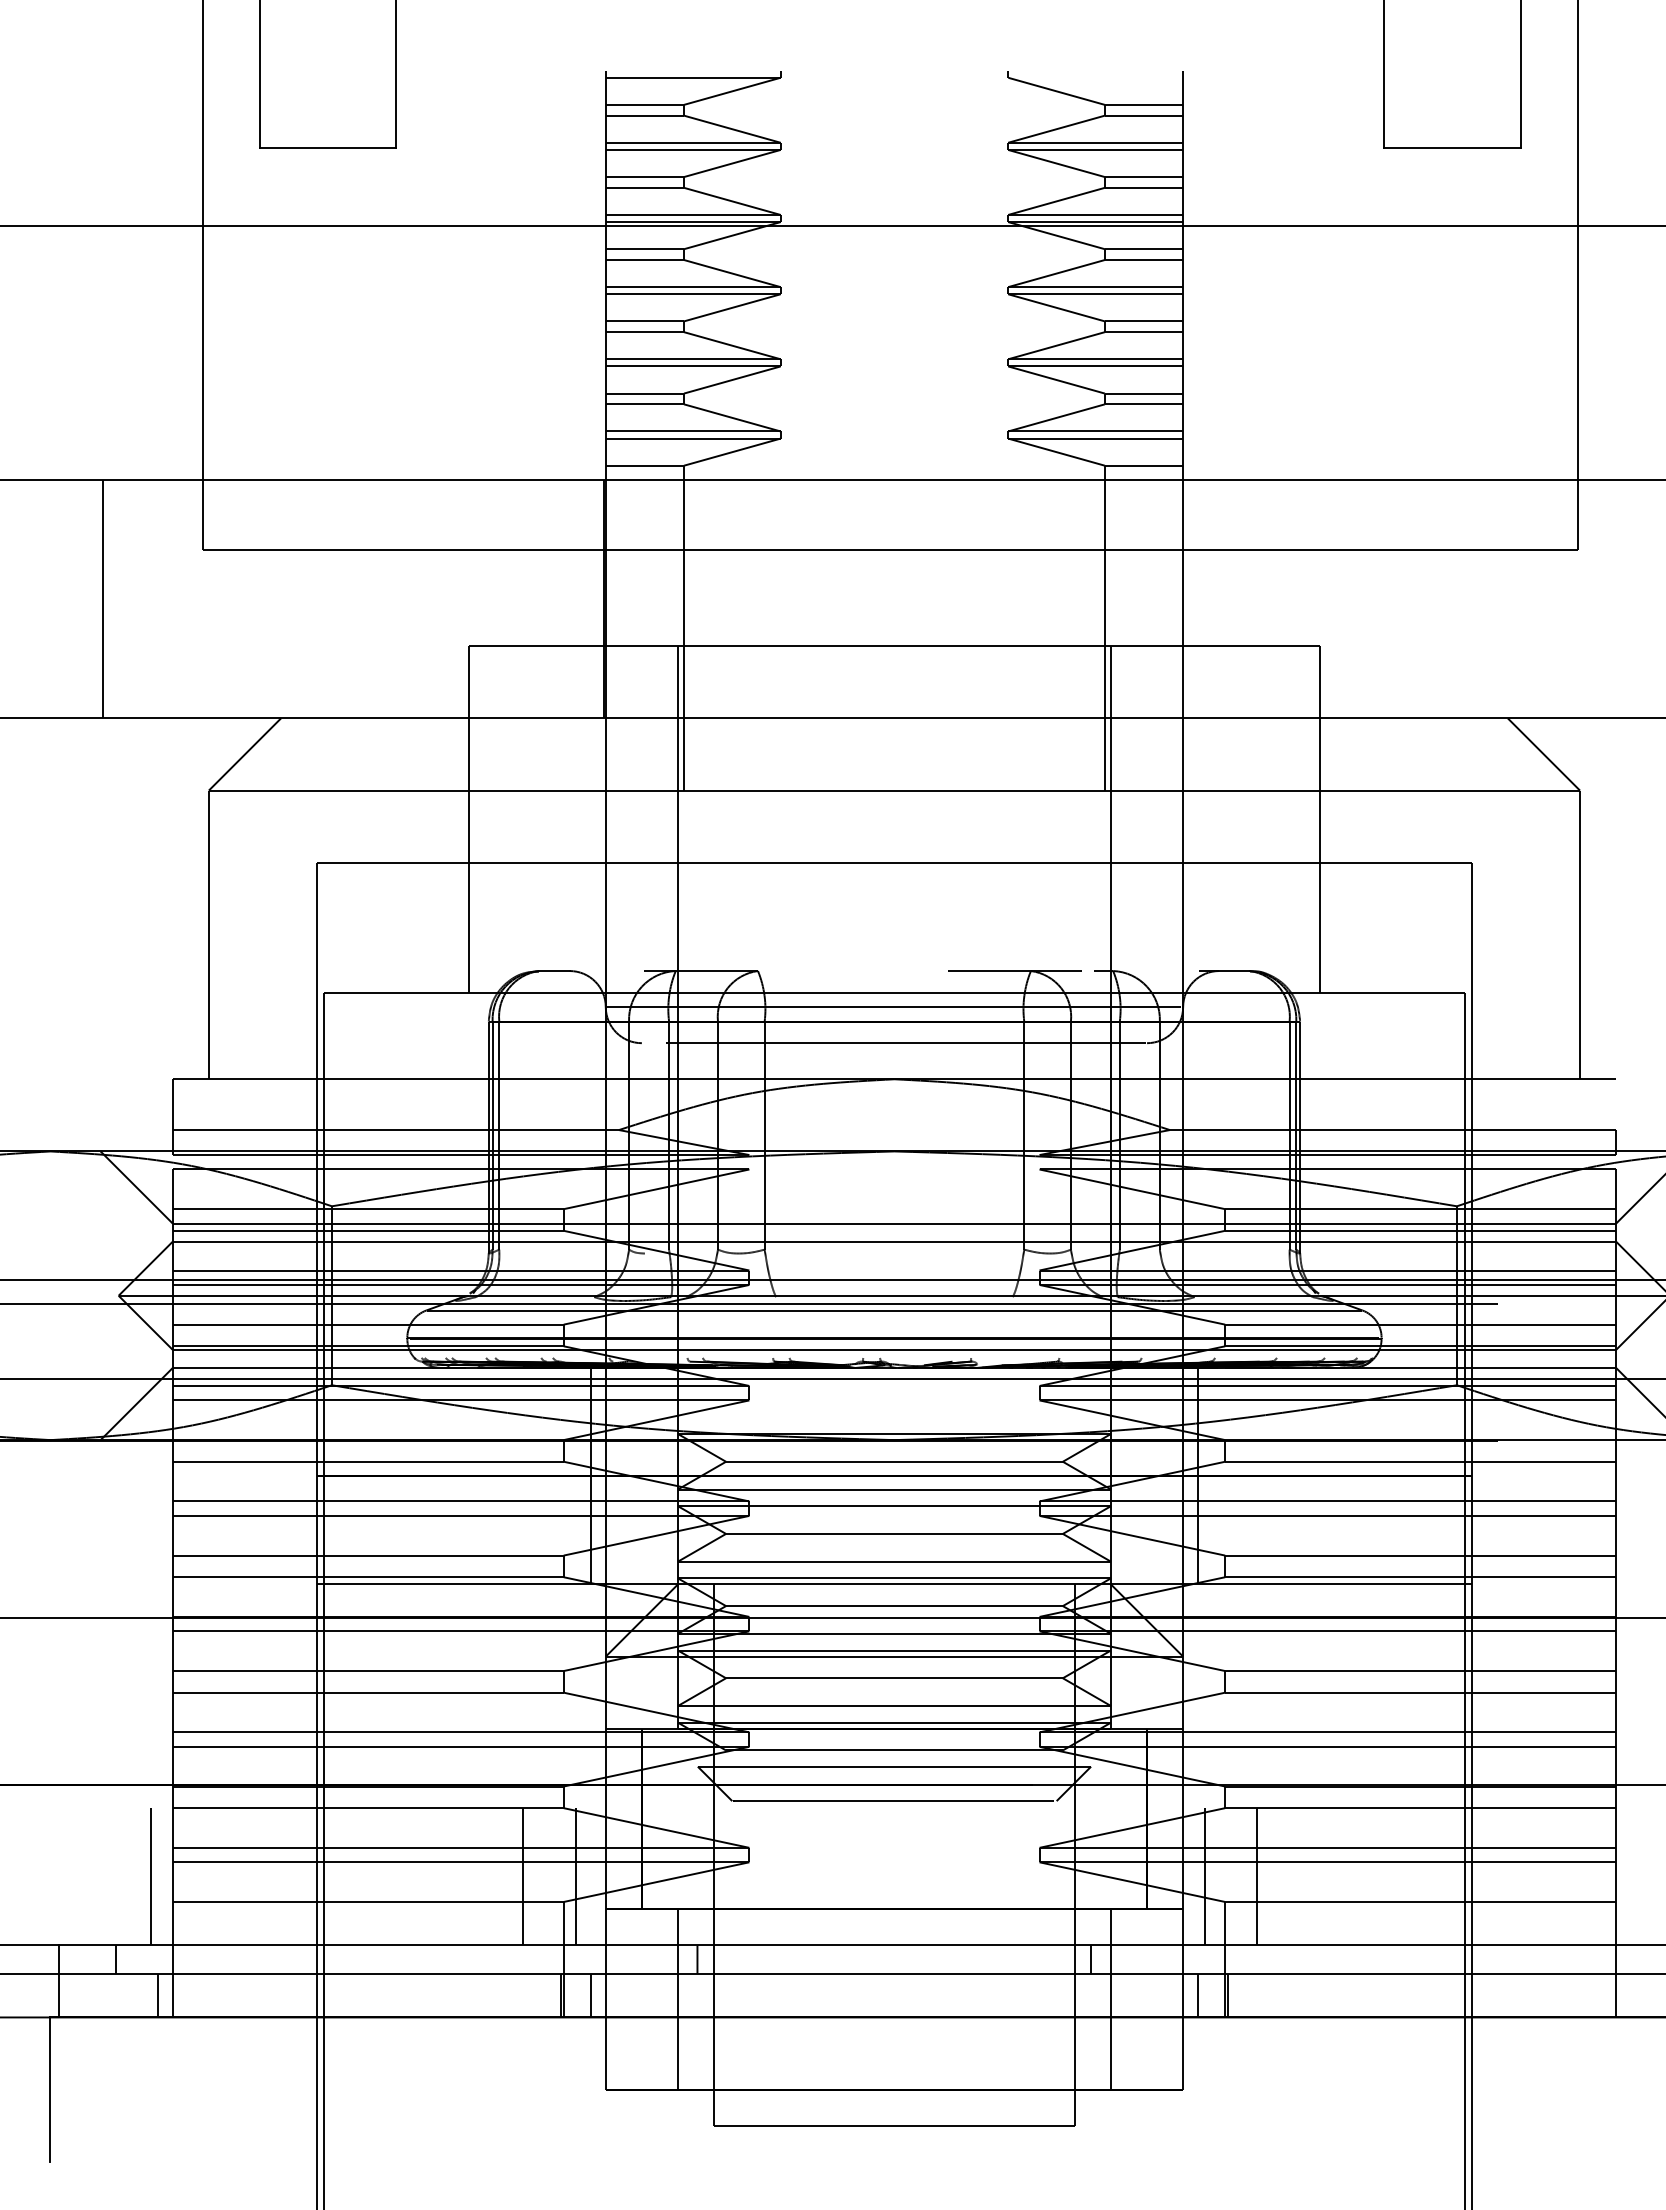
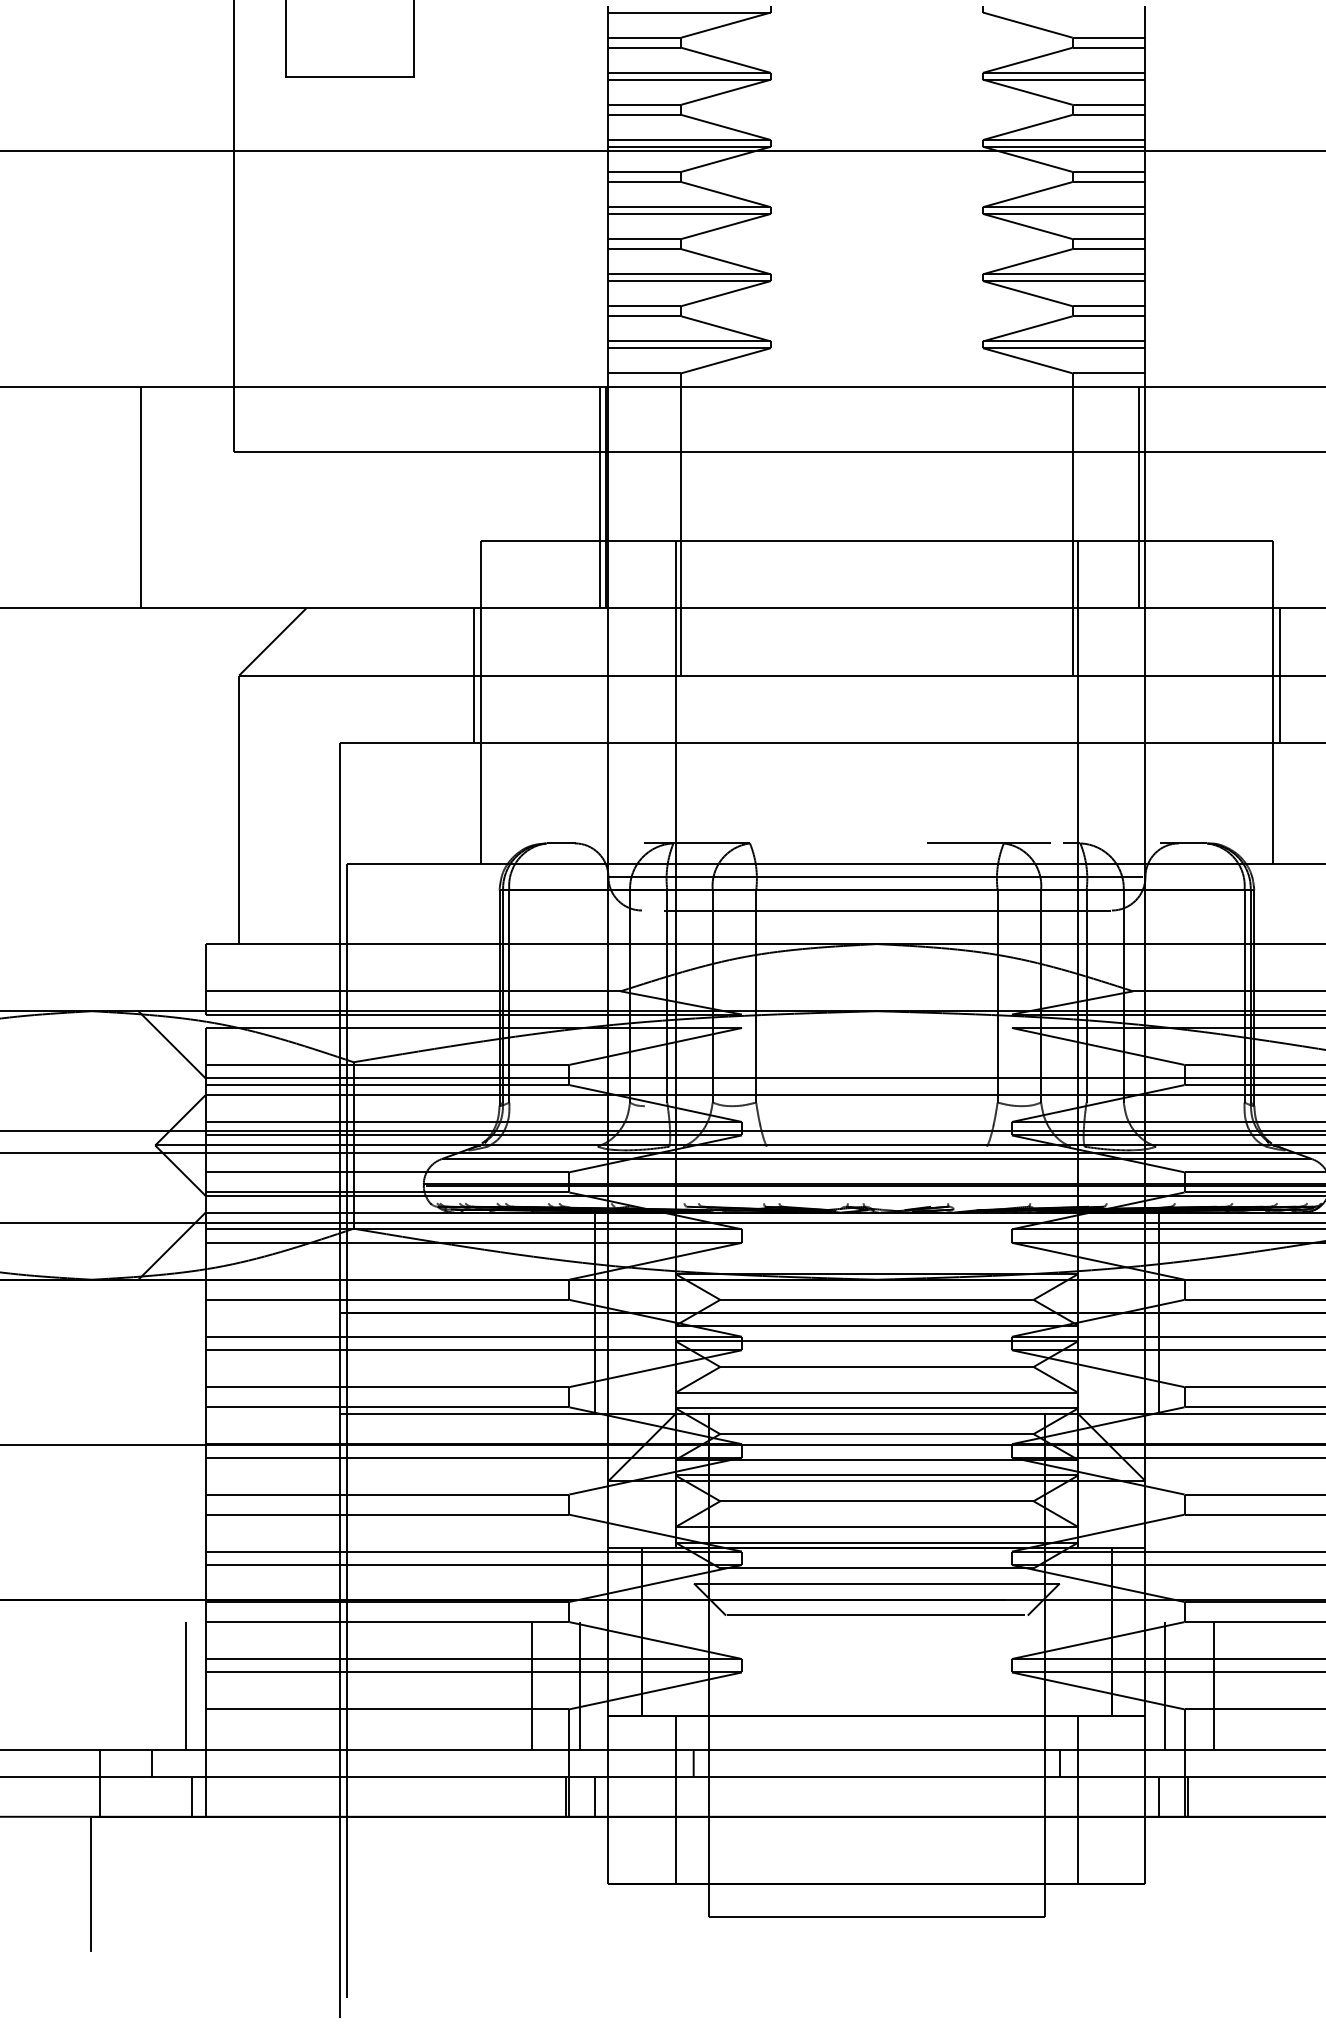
line: (597, 599) -> (600, 497), added
line: (1176, 599) -> (1139, 497), added
line: (461, 790) -> (474, 675), added
line: (1327, 790) -> (1279, 675), added

